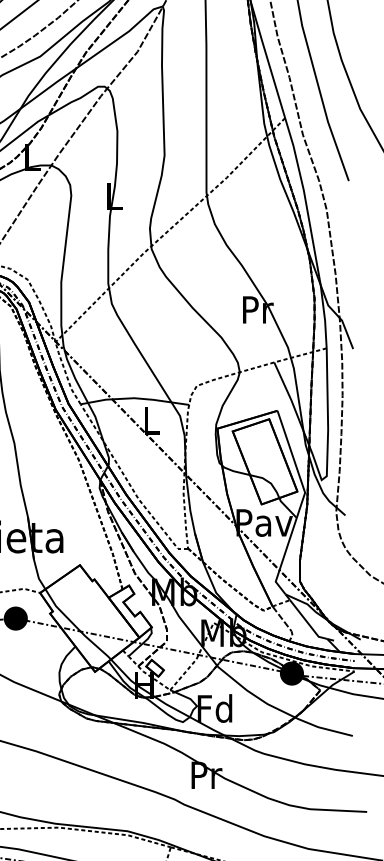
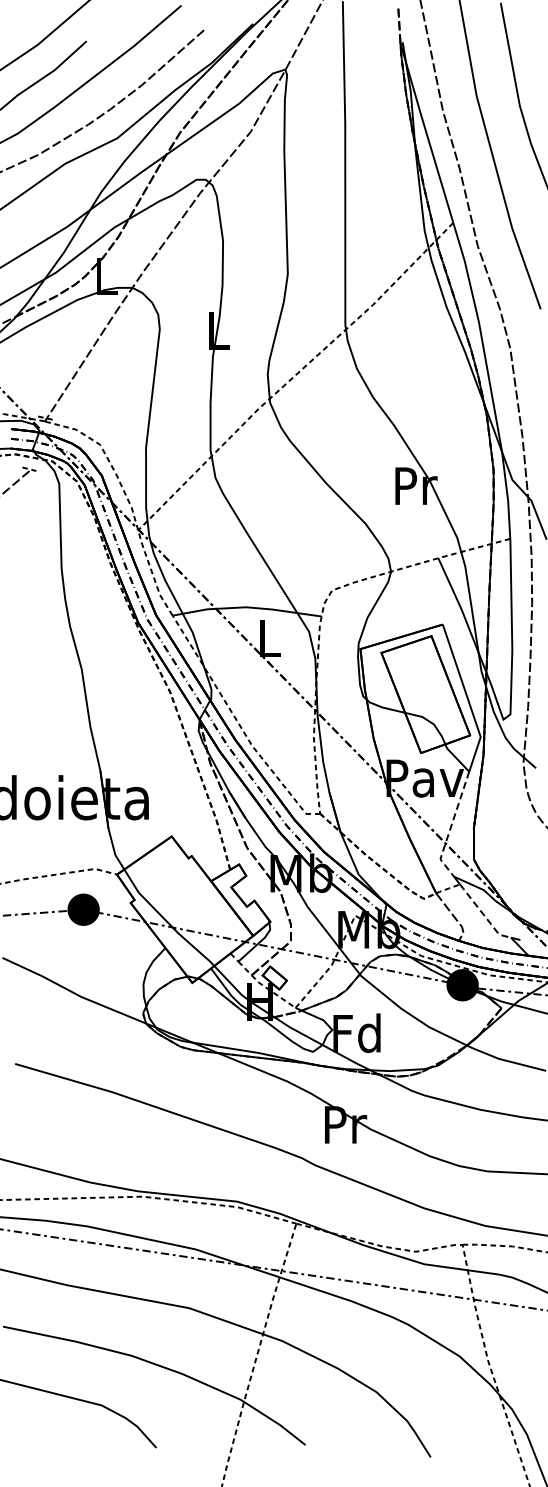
line: (283, 558) -> (450, 827), solid -> dashed
line: (307, 622) -> (483, 915), solid -> dashed

